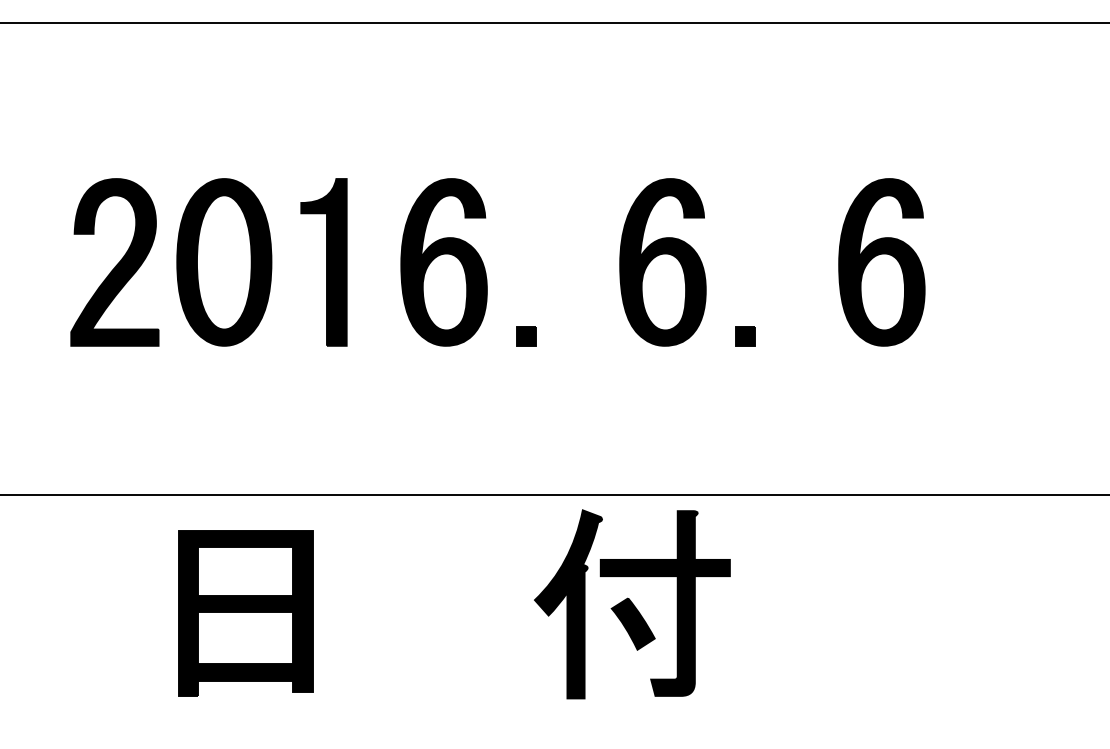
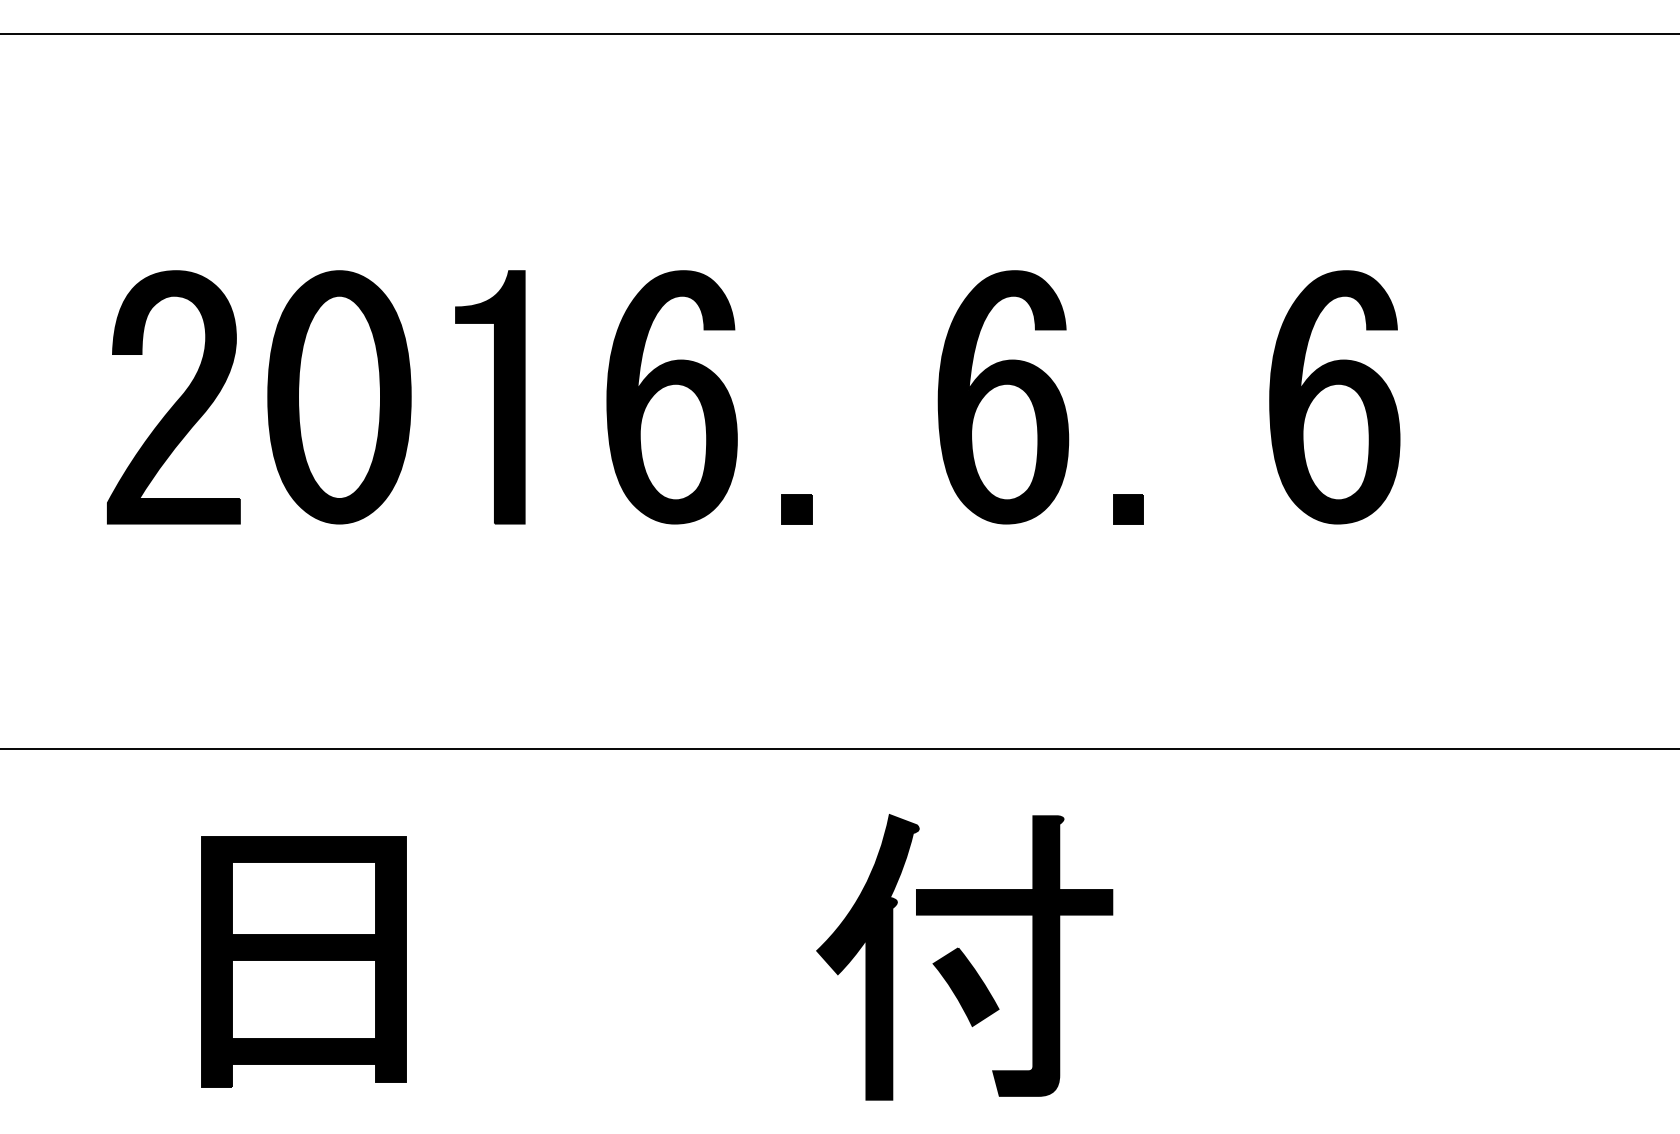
part: (632, 604) -> (964, 957), moved
part: (245, 613) -> (303, 962), moved

